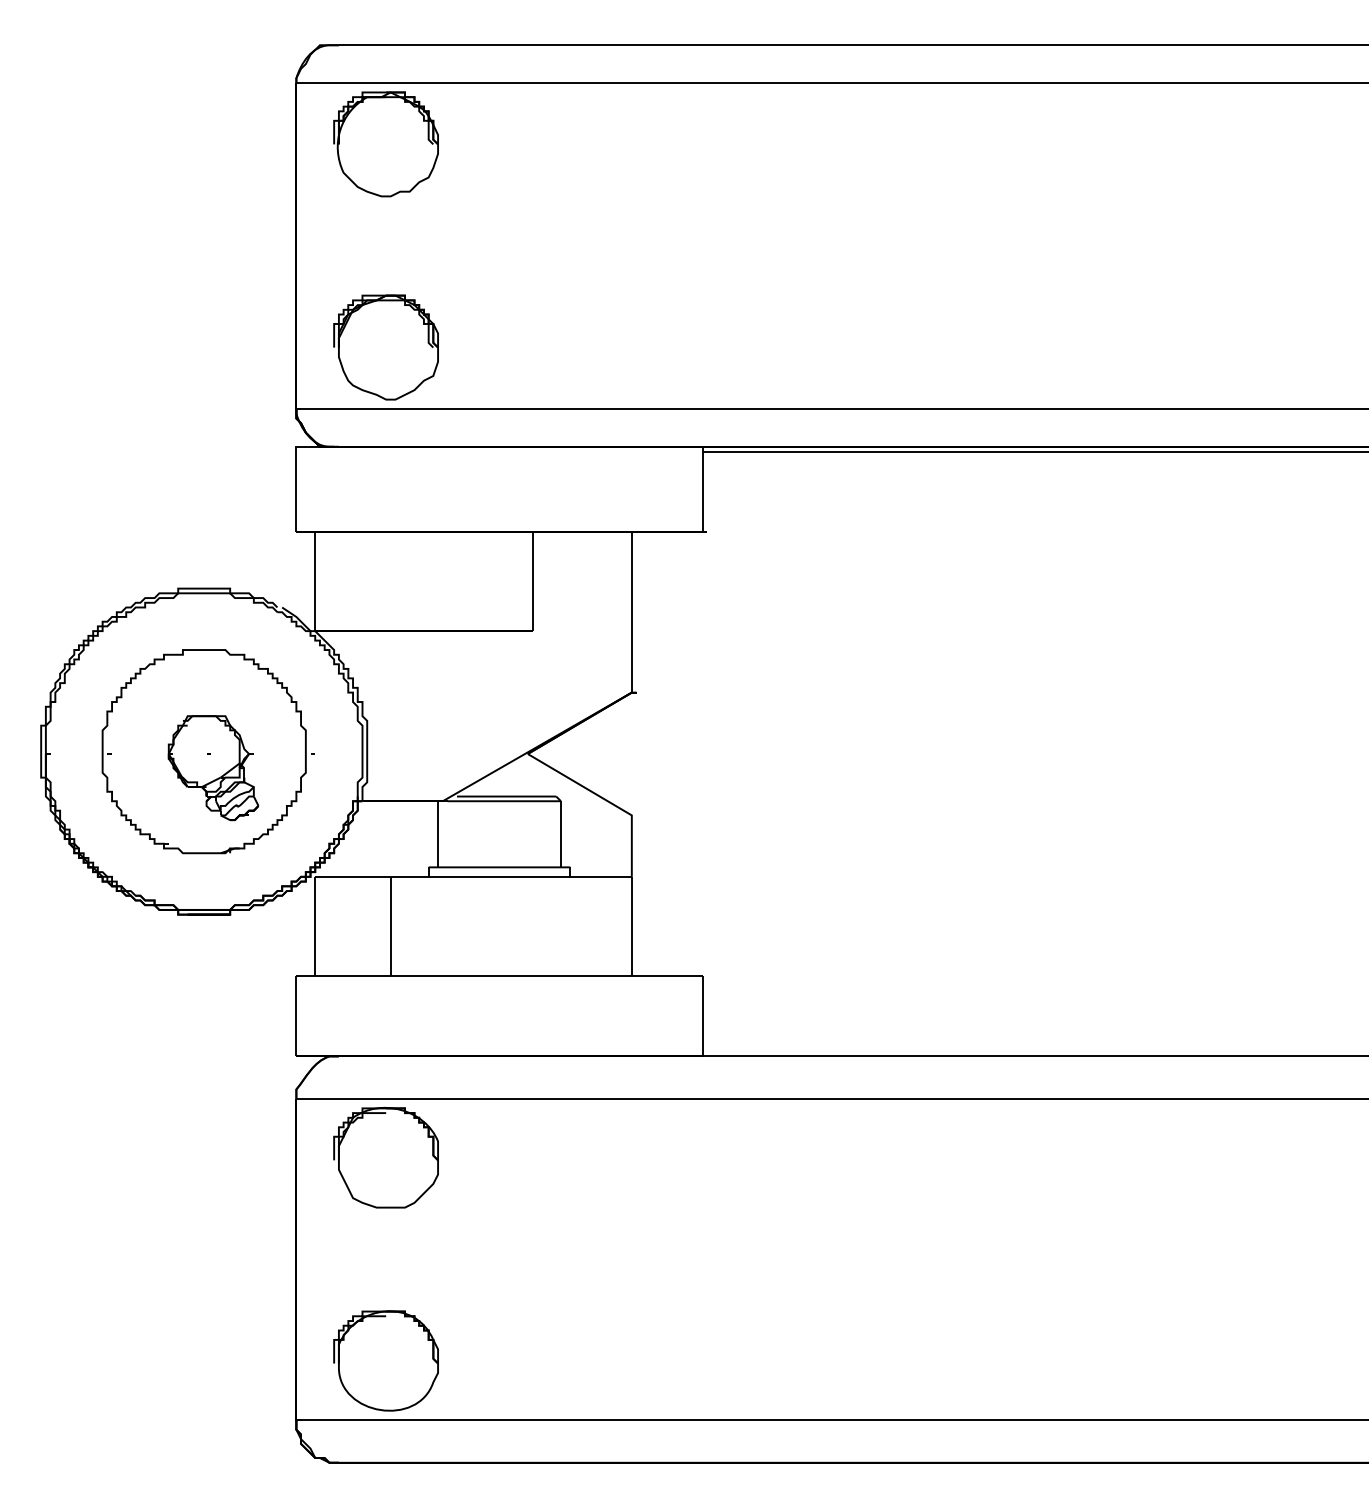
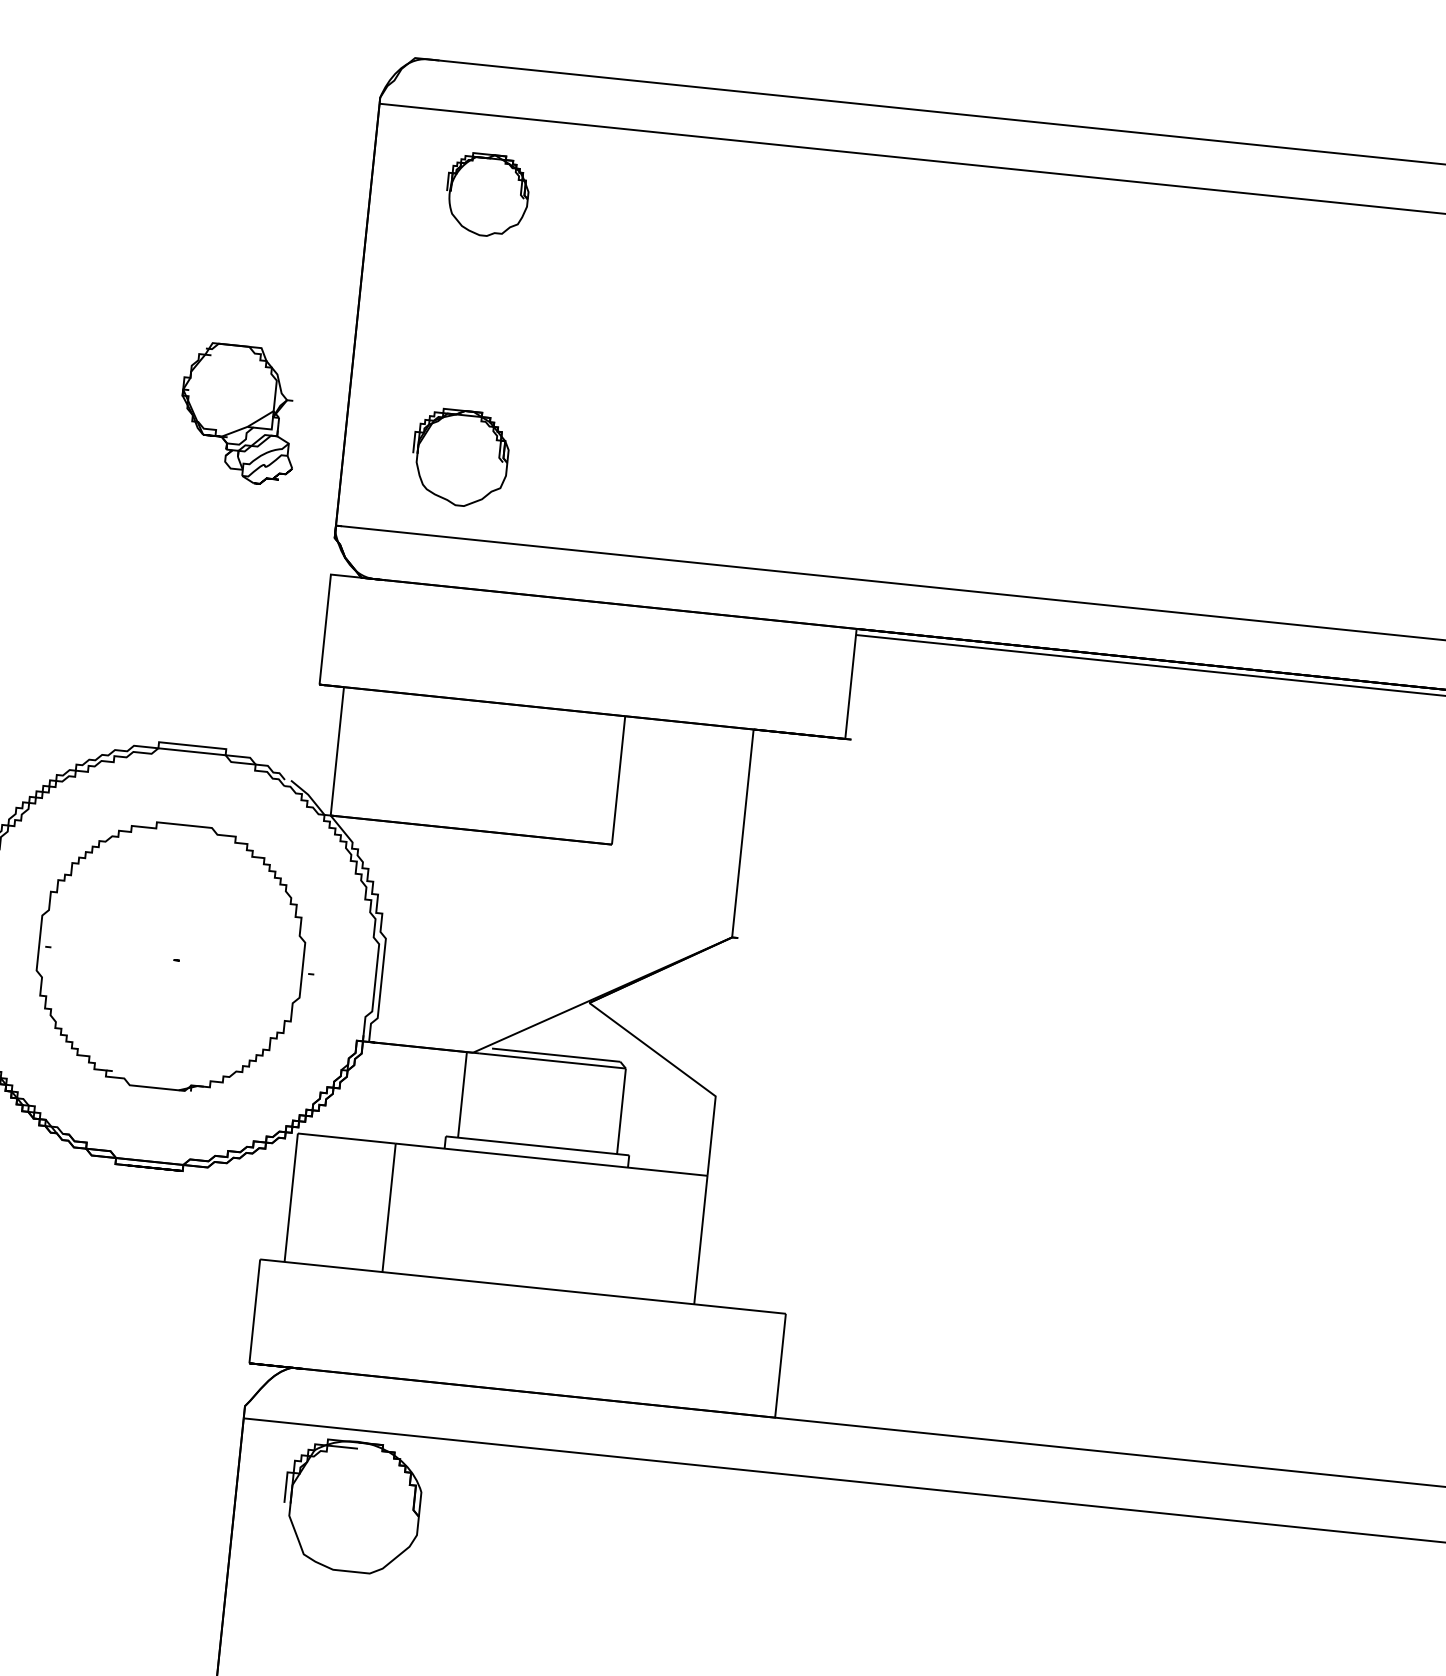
part: (385, 144) -> (486, 195), size x0.6
part: (385, 347) -> (459, 457), size x0.7
part: (213, 768) -> (239, 414), moved

